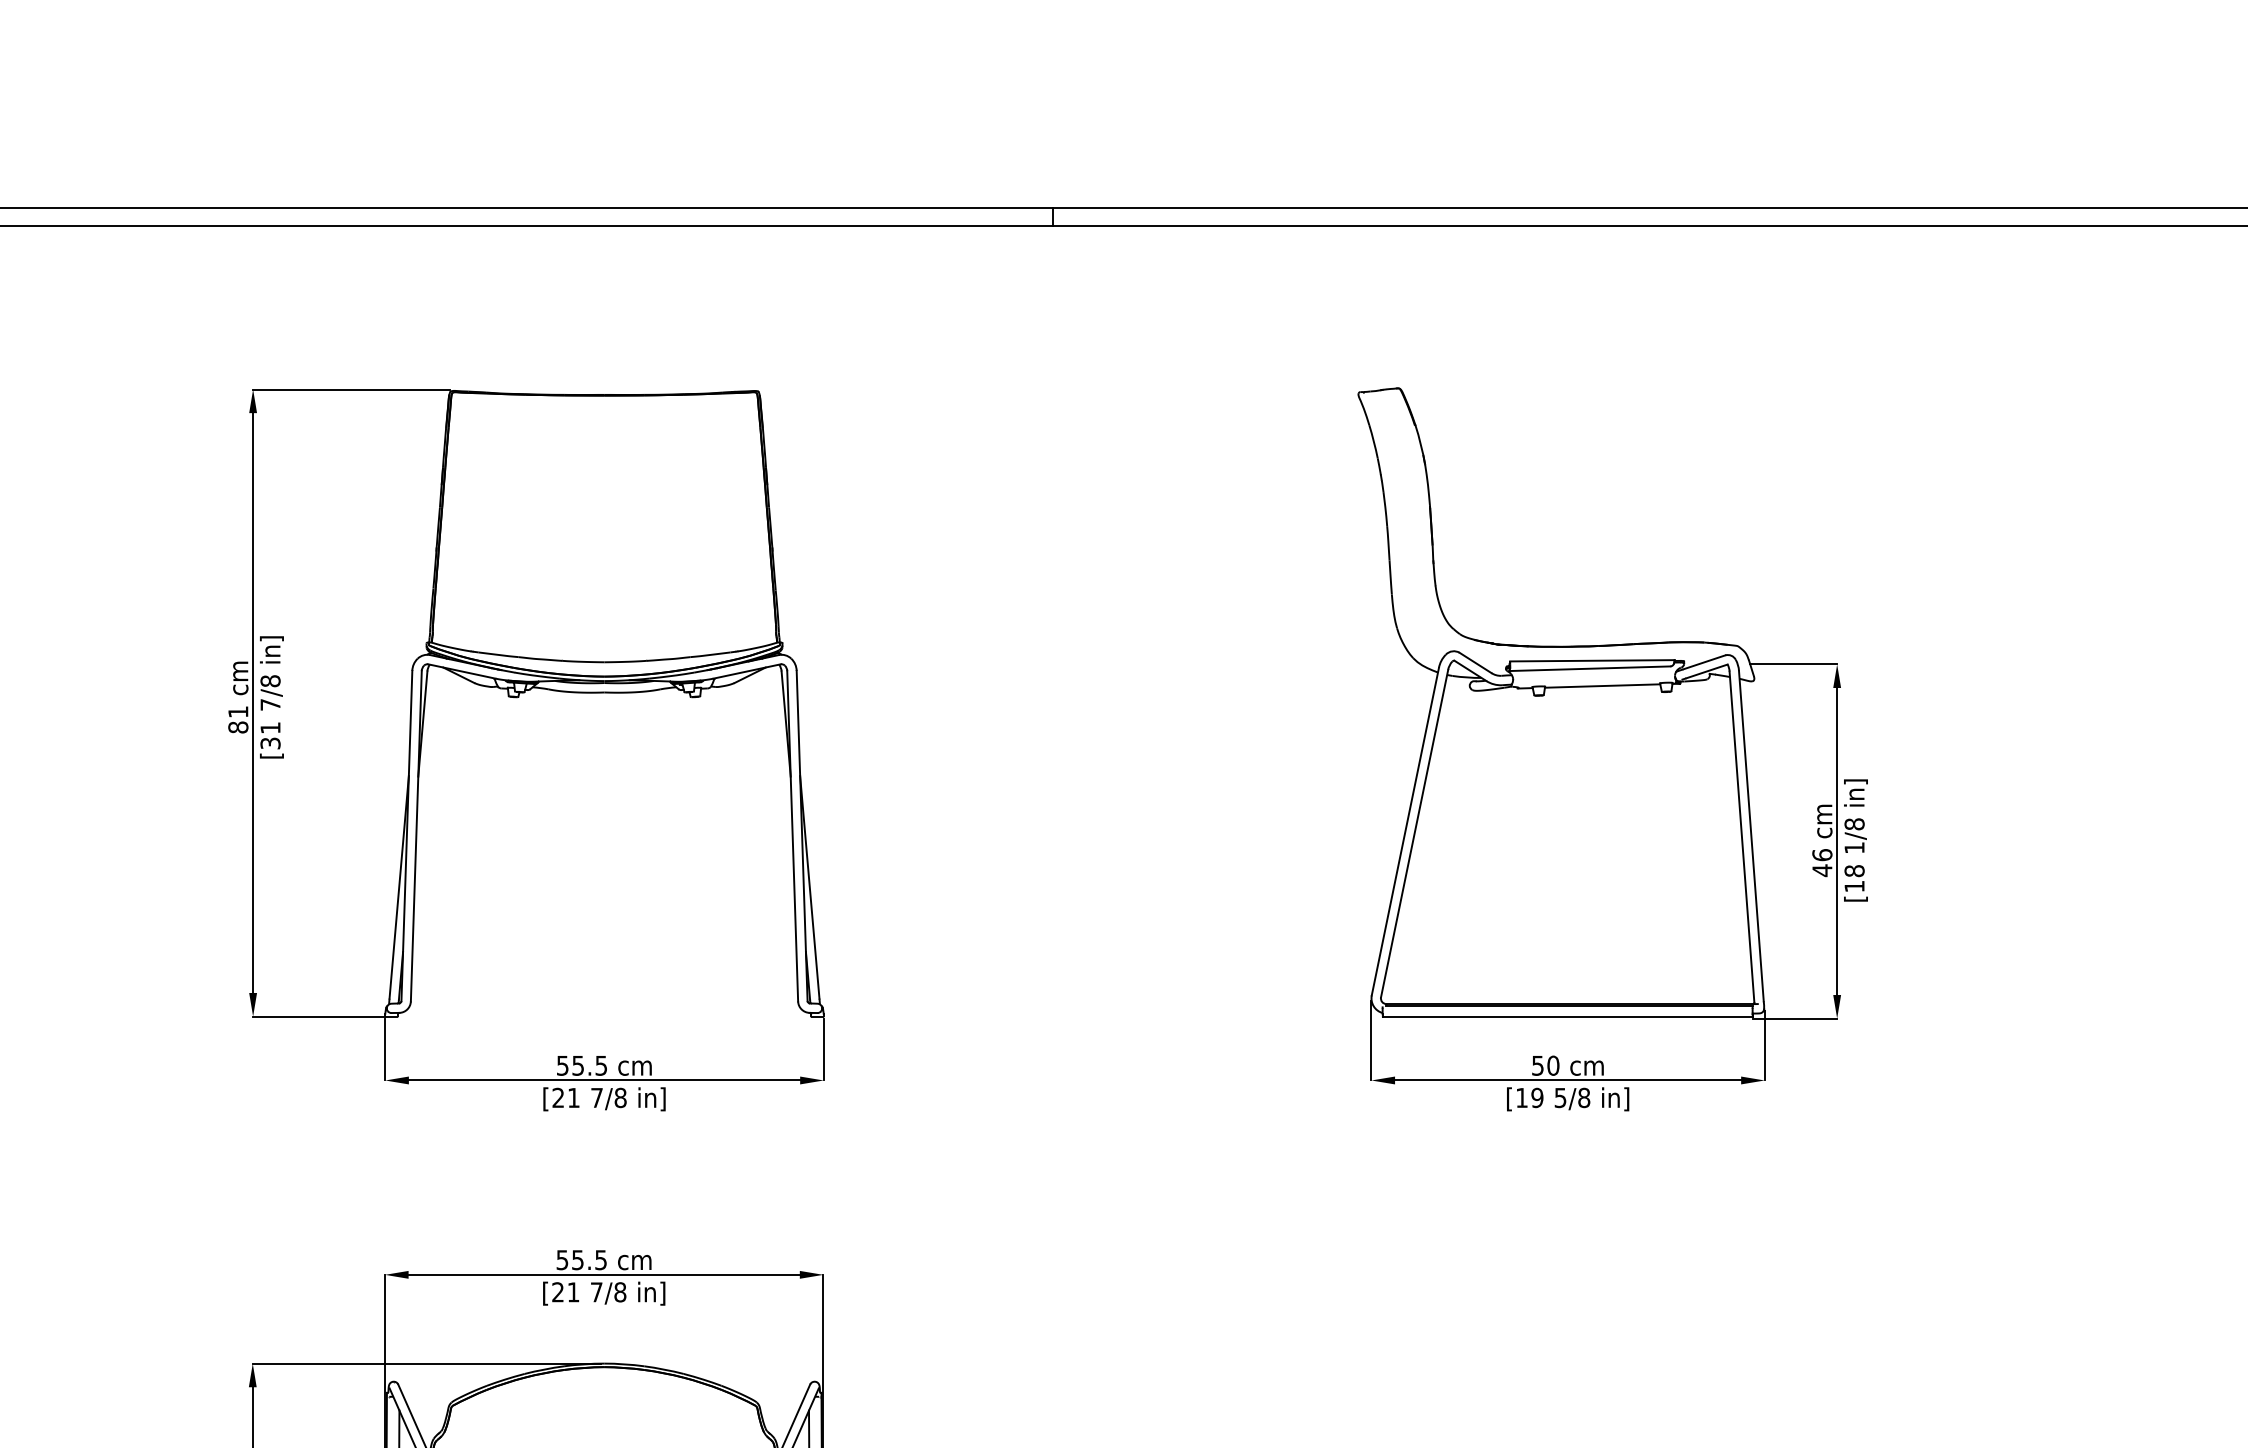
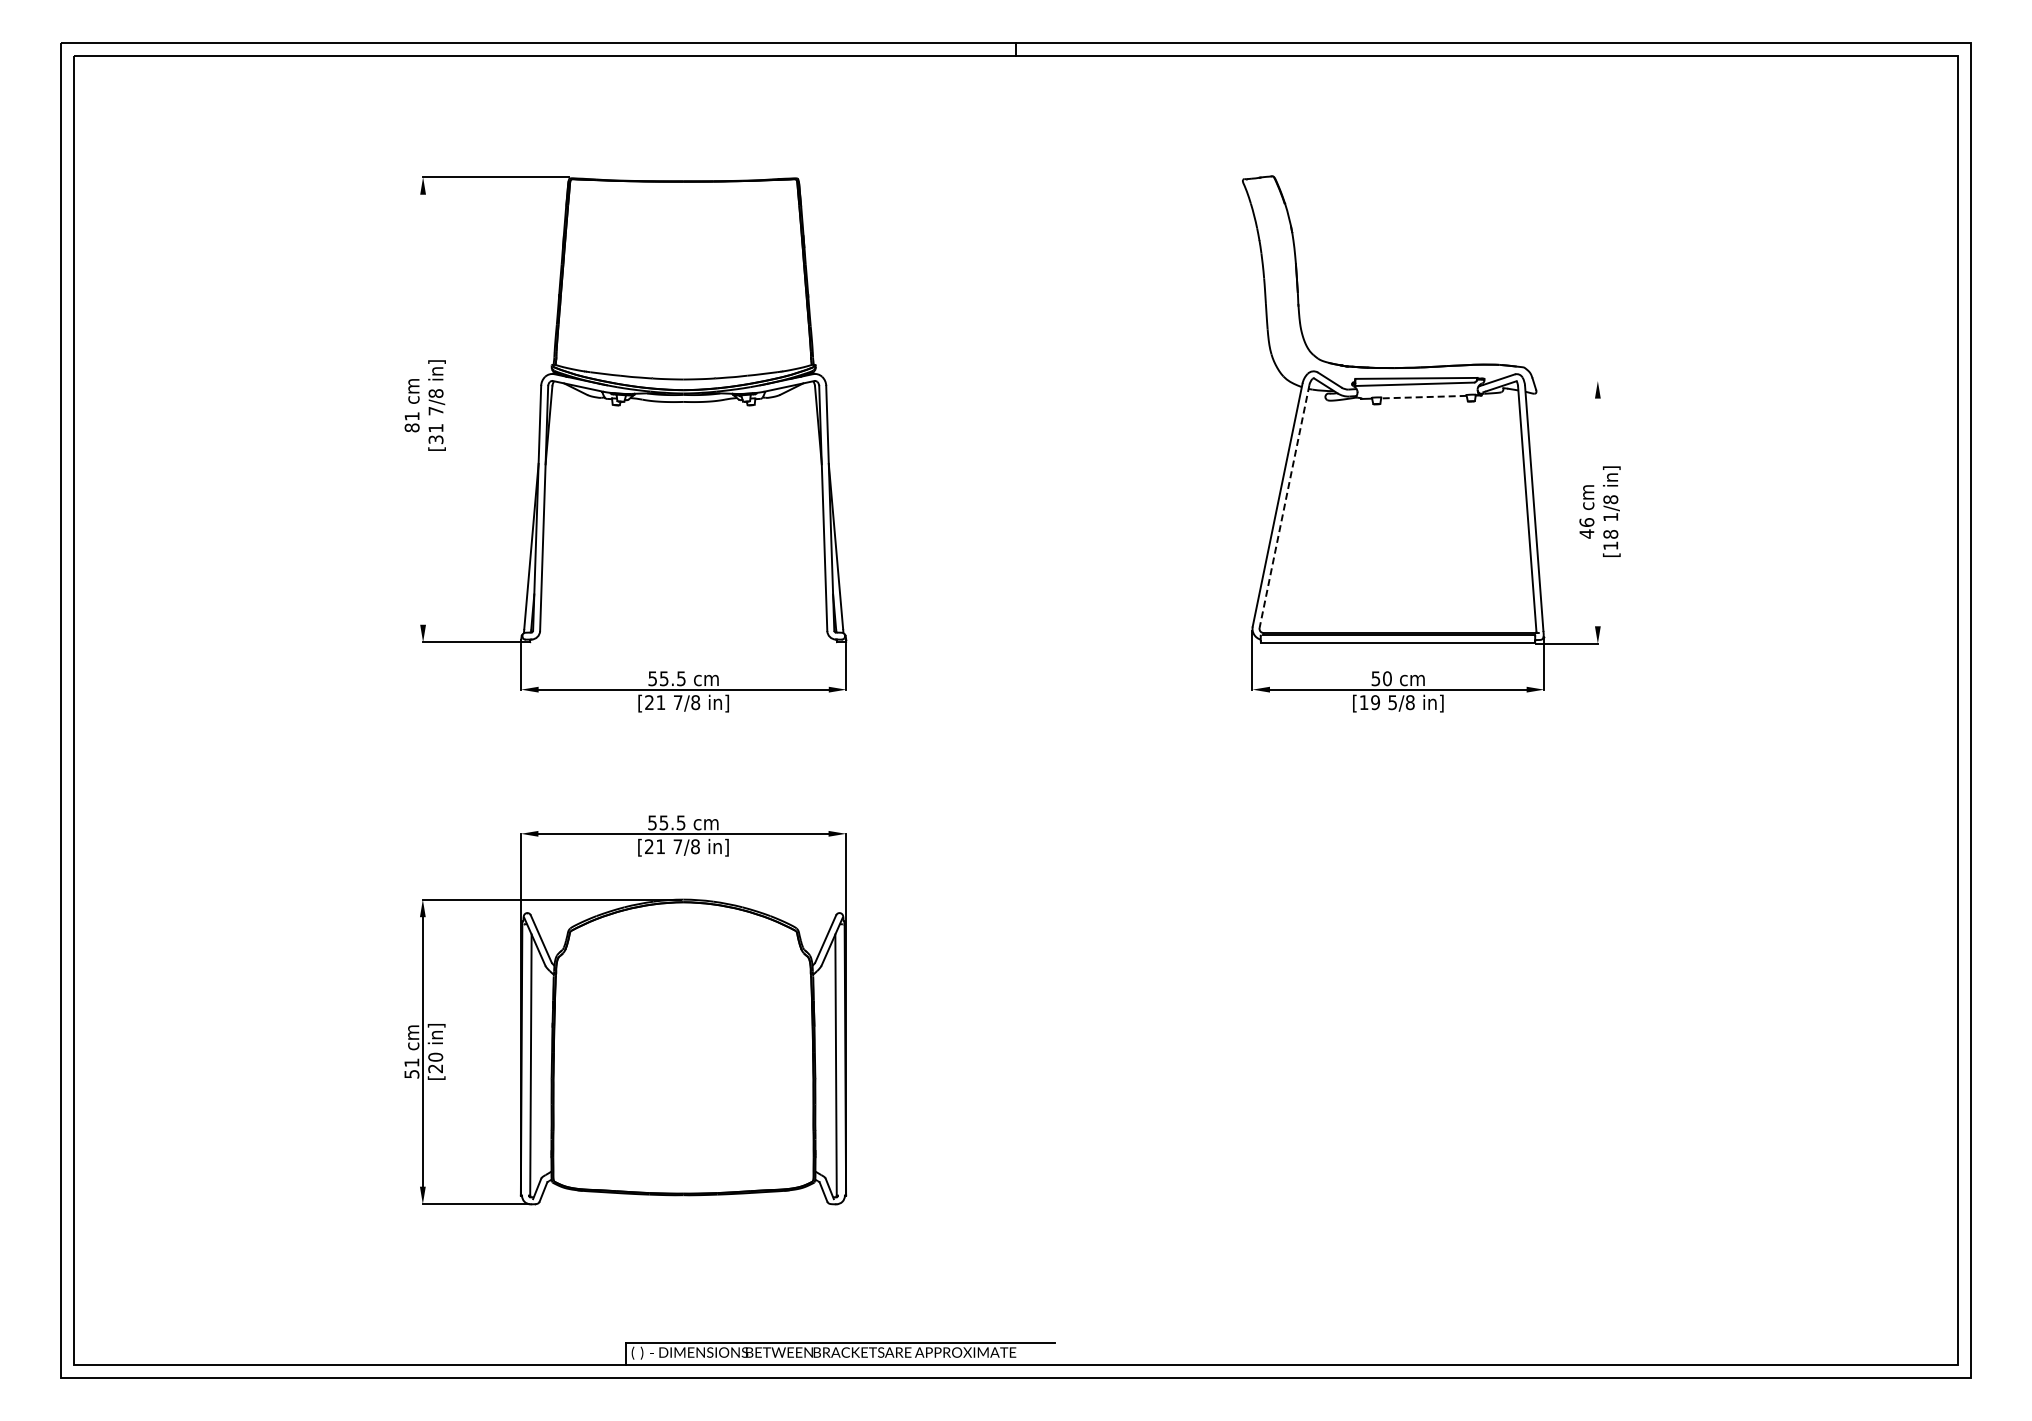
line: (1793, 664) -> (1565, 381), removed
line: (1602, 686) -> (1423, 397), solid -> dashed
line: (253, 702) -> (423, 409), removed
line: (1414, 833) -> (1284, 506), solid -> dashed
line: (1836, 841) -> (1597, 512), removed

